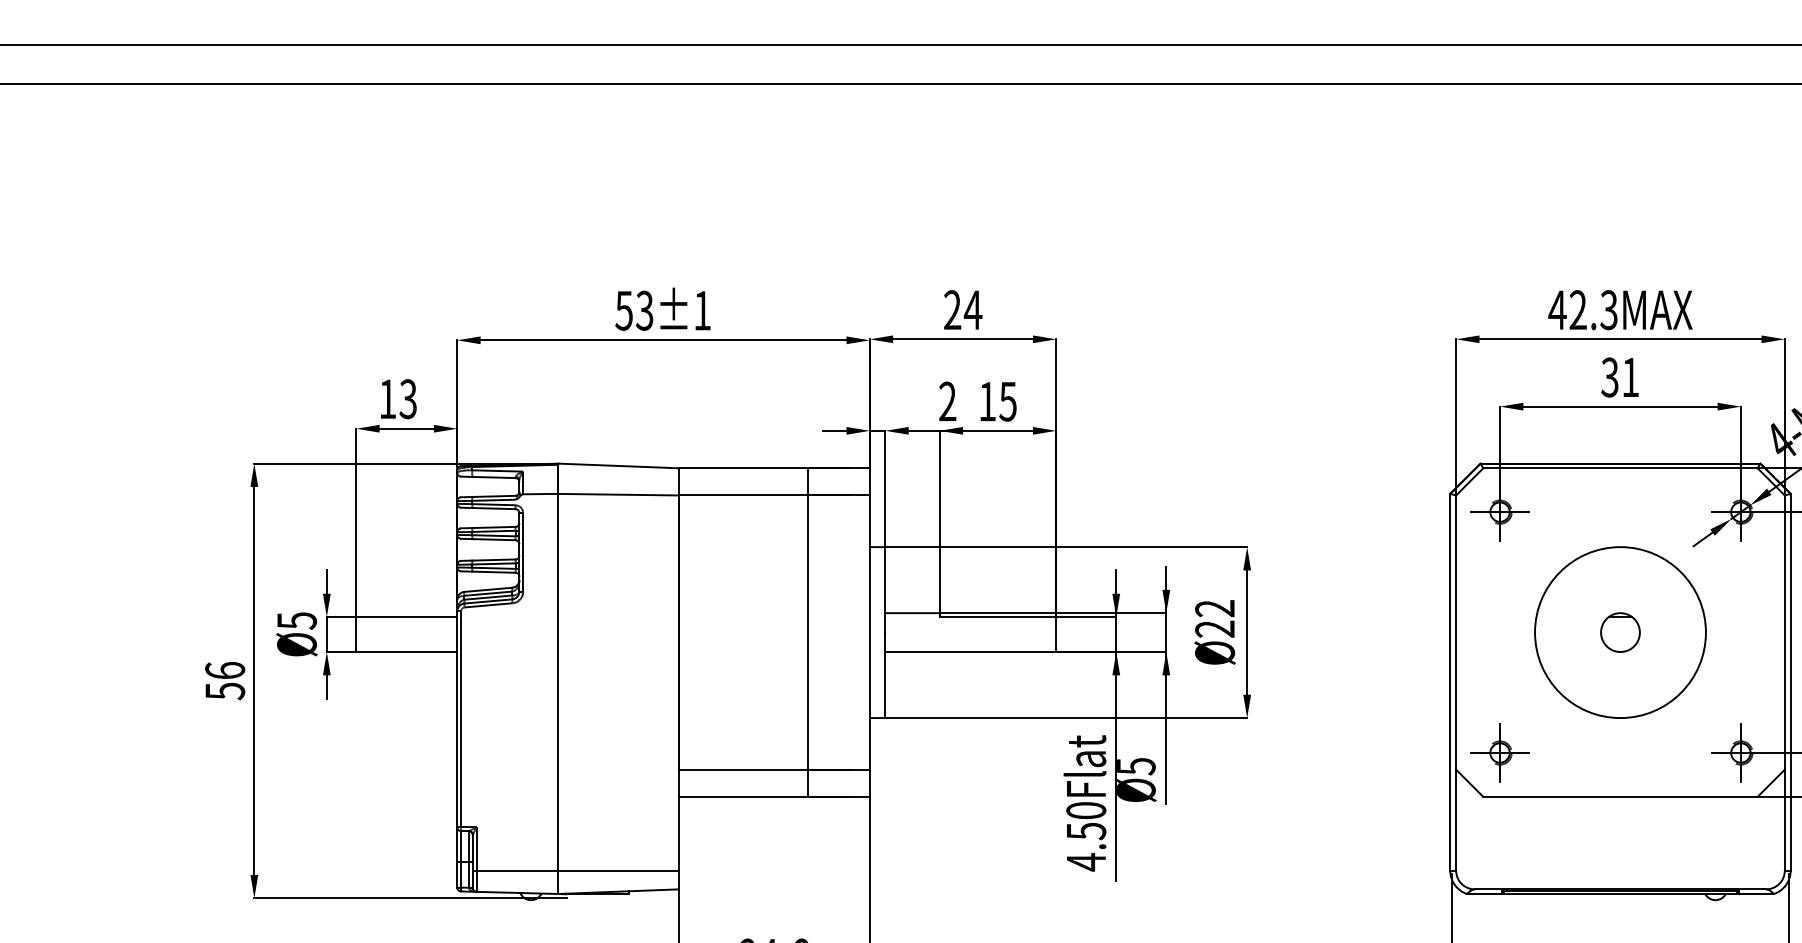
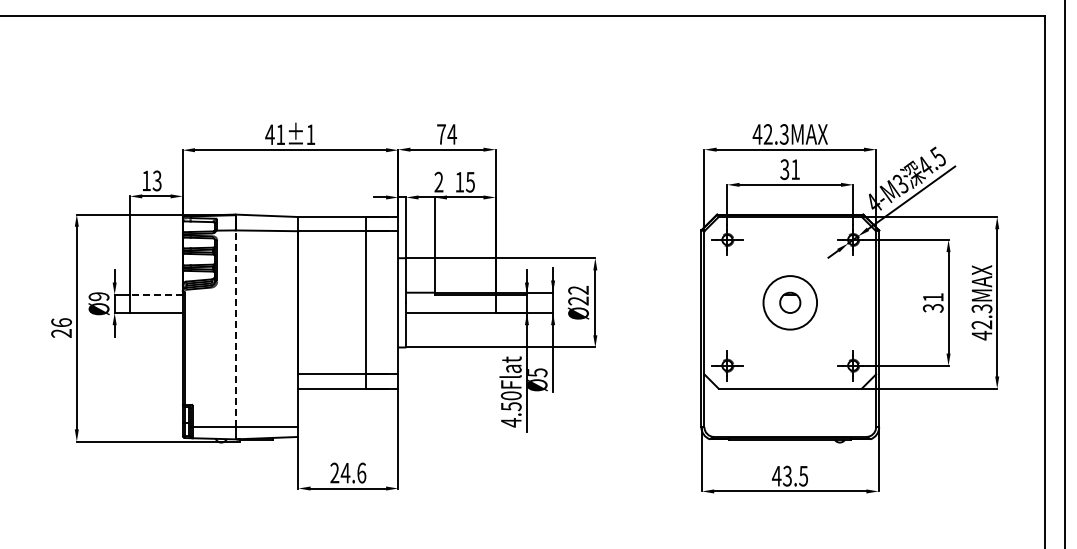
text: (634, 310) -> (275, 134), 53±1 -> 41±1
text: (952, 310) -> (441, 134), 24 -> 74
line: (404, 616) -> (155, 294), solid -> dashed
text: (295, 620) -> (98, 296), Ø5 -> Ø9
circle: (1618, 631) -> (789, 302), size x0.6
line: (558, 681) -> (235, 328), solid -> dashed
text: (224, 691) -> (61, 333), 56 -> 26

